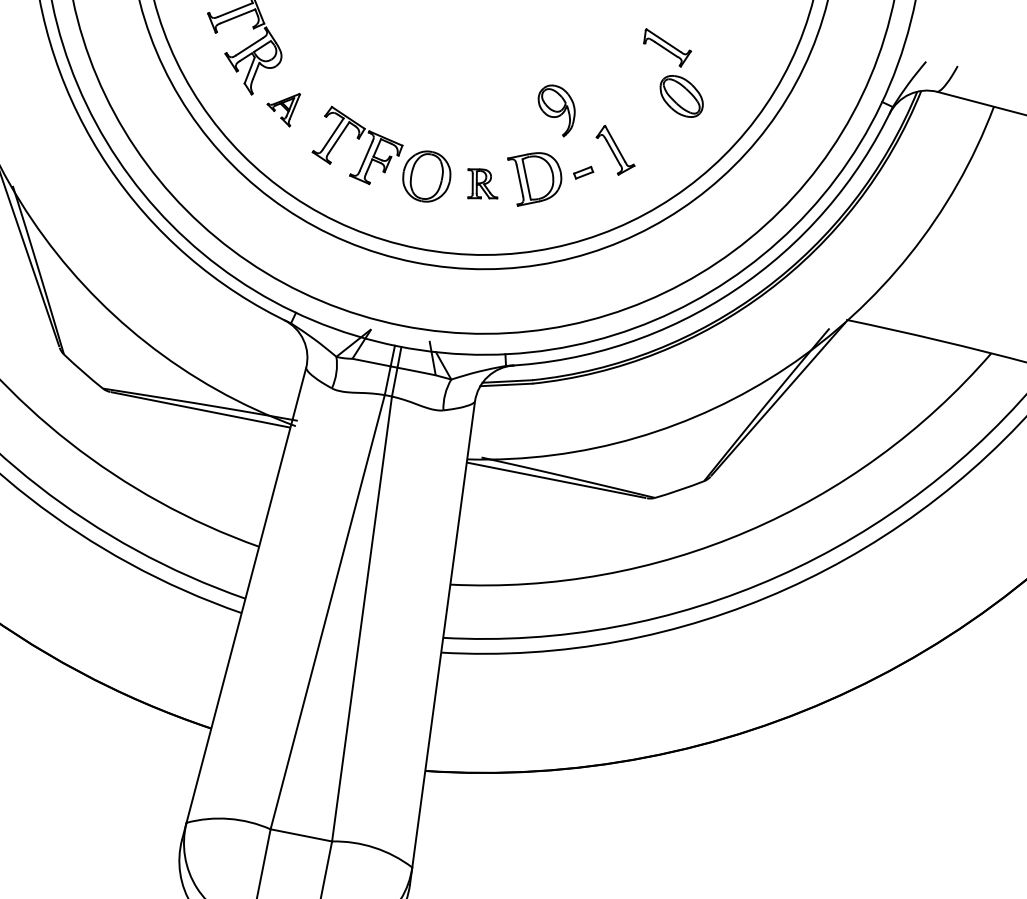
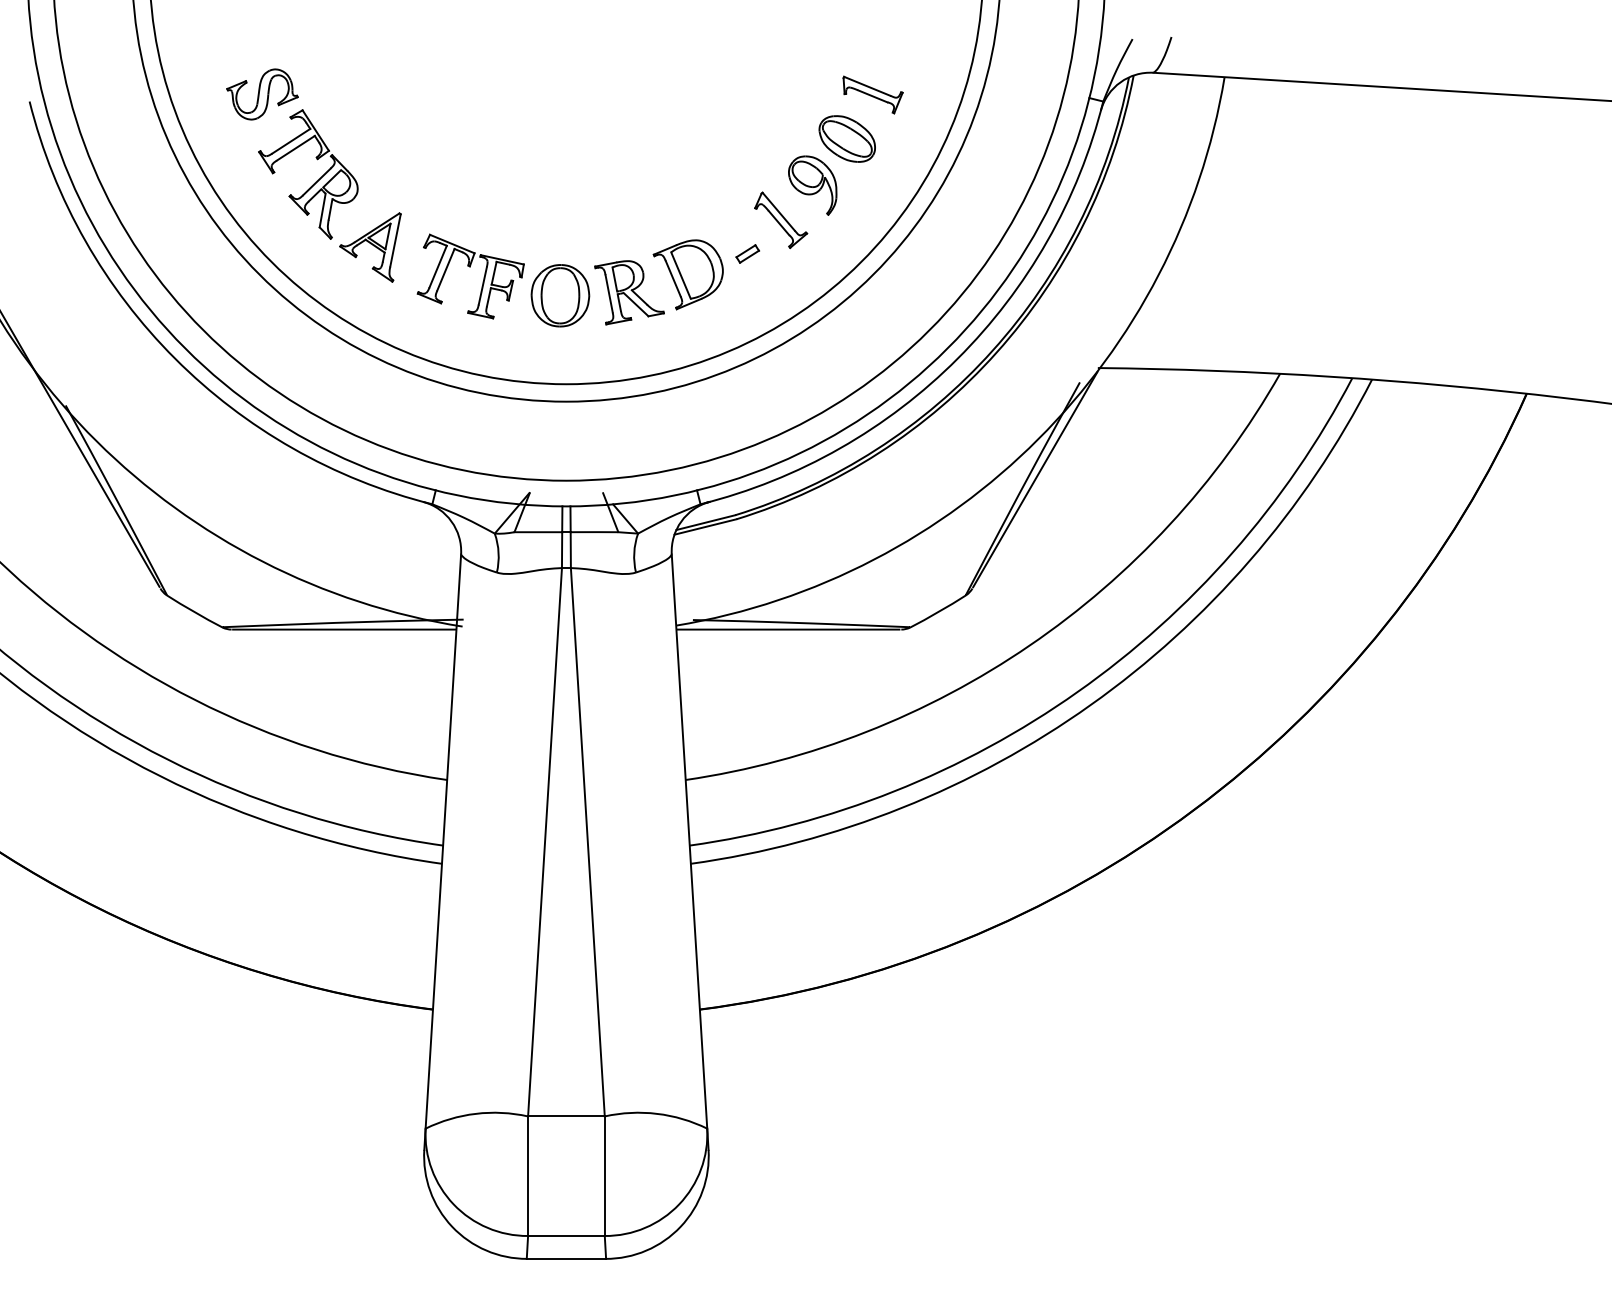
part: (666, 48) -> (872, 94), moved
part: (282, 107) -> (370, 247), size x1.67
part: (555, 110) -> (812, 185), moved
part: (482, 184) -> (629, 292), size x1.67

